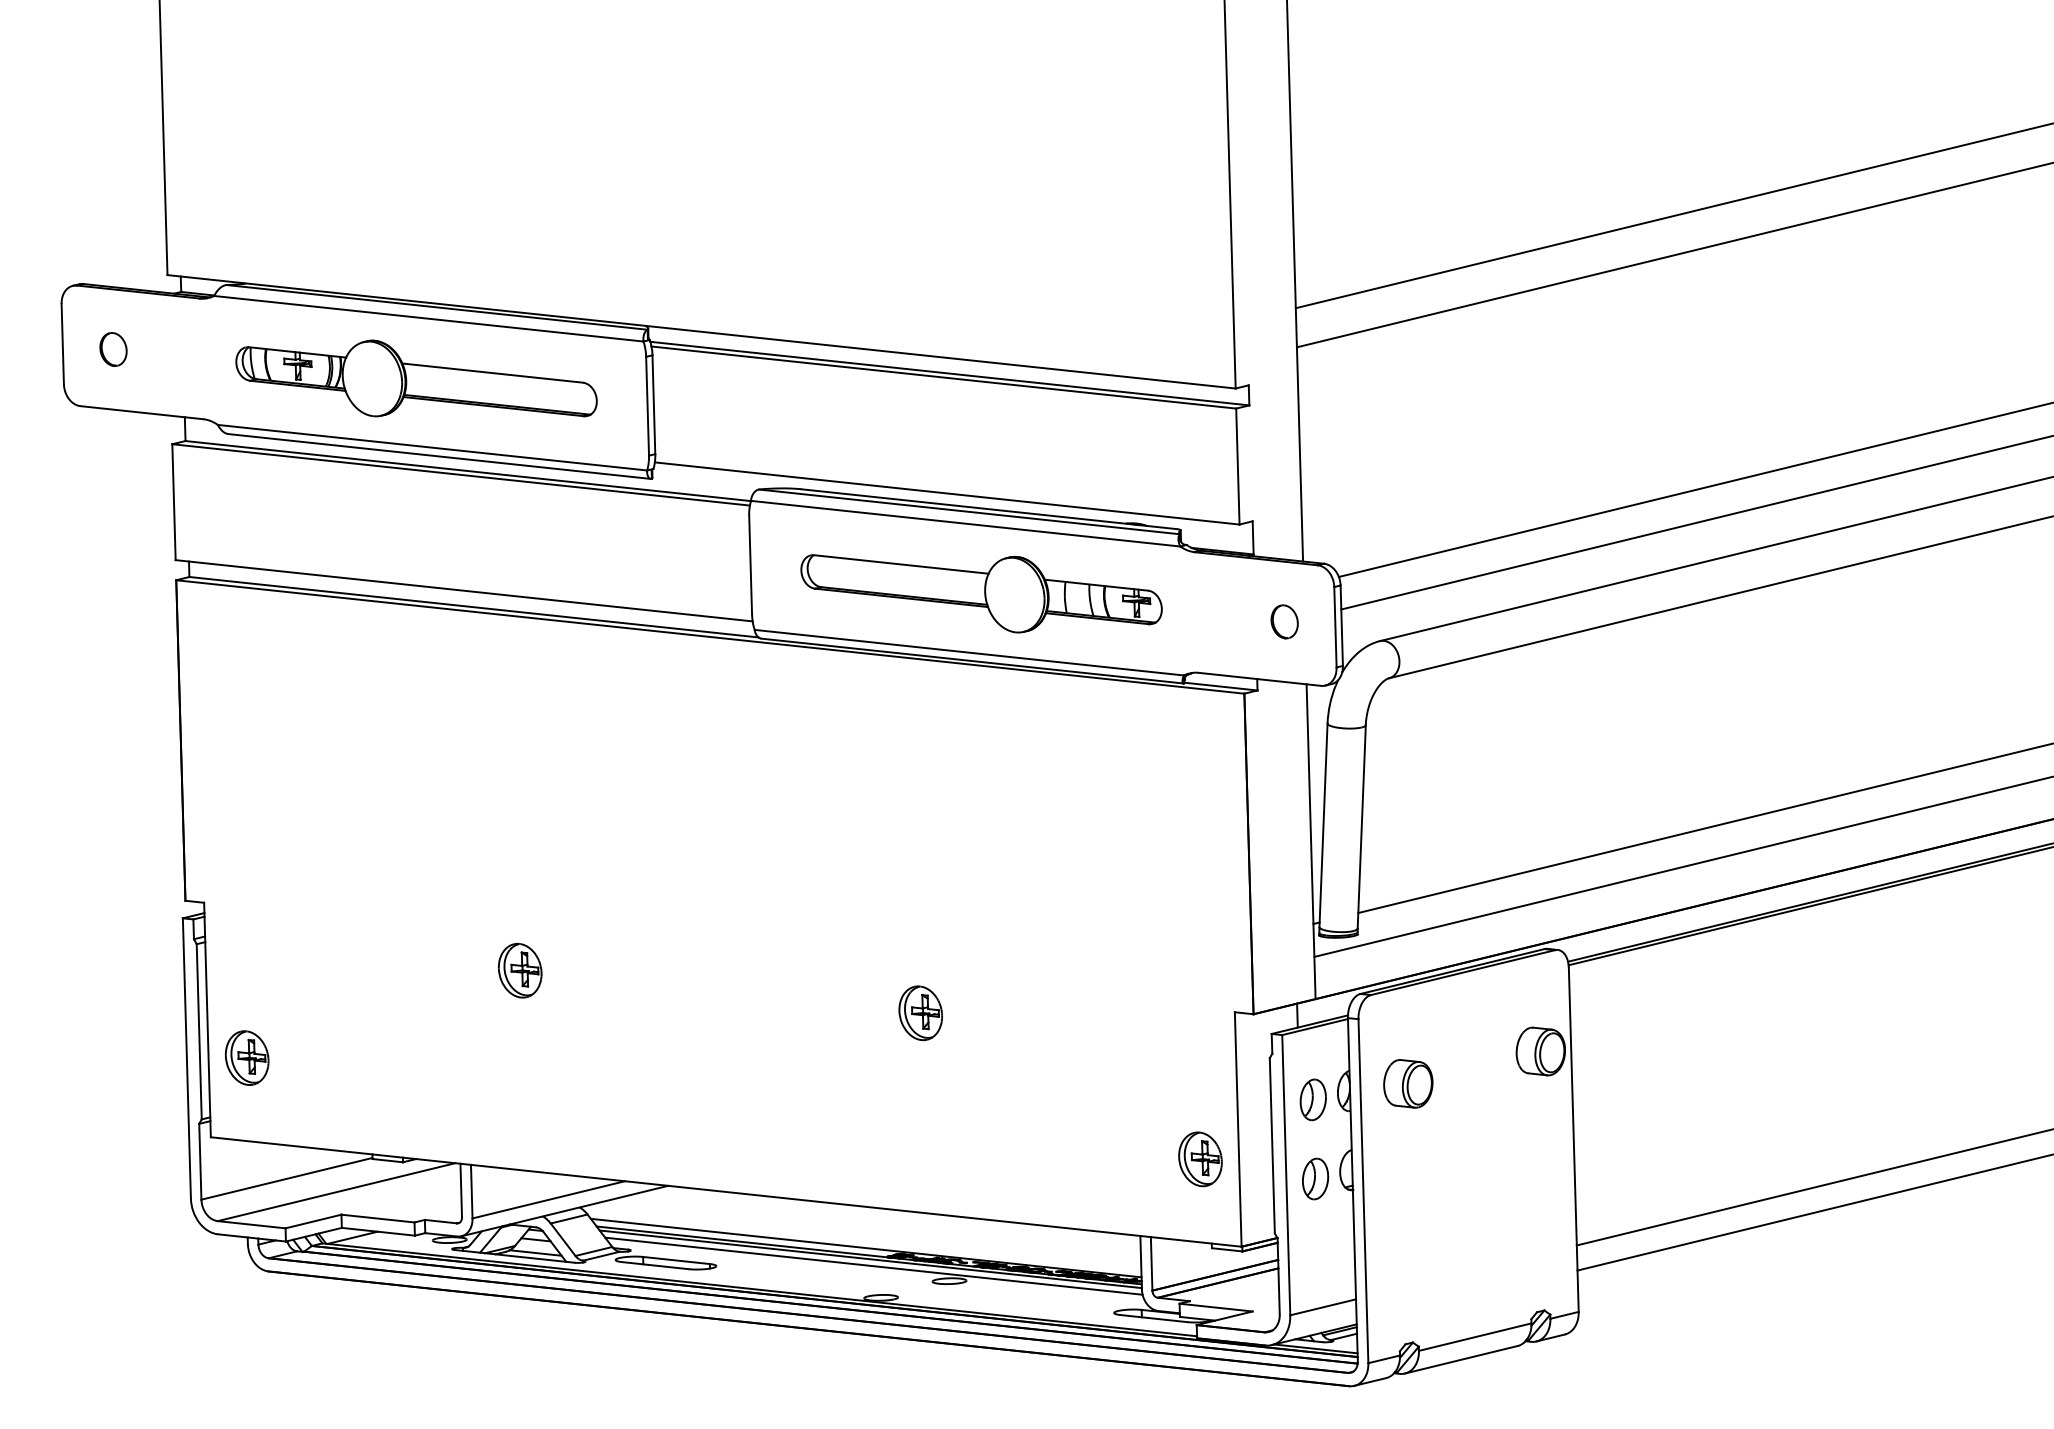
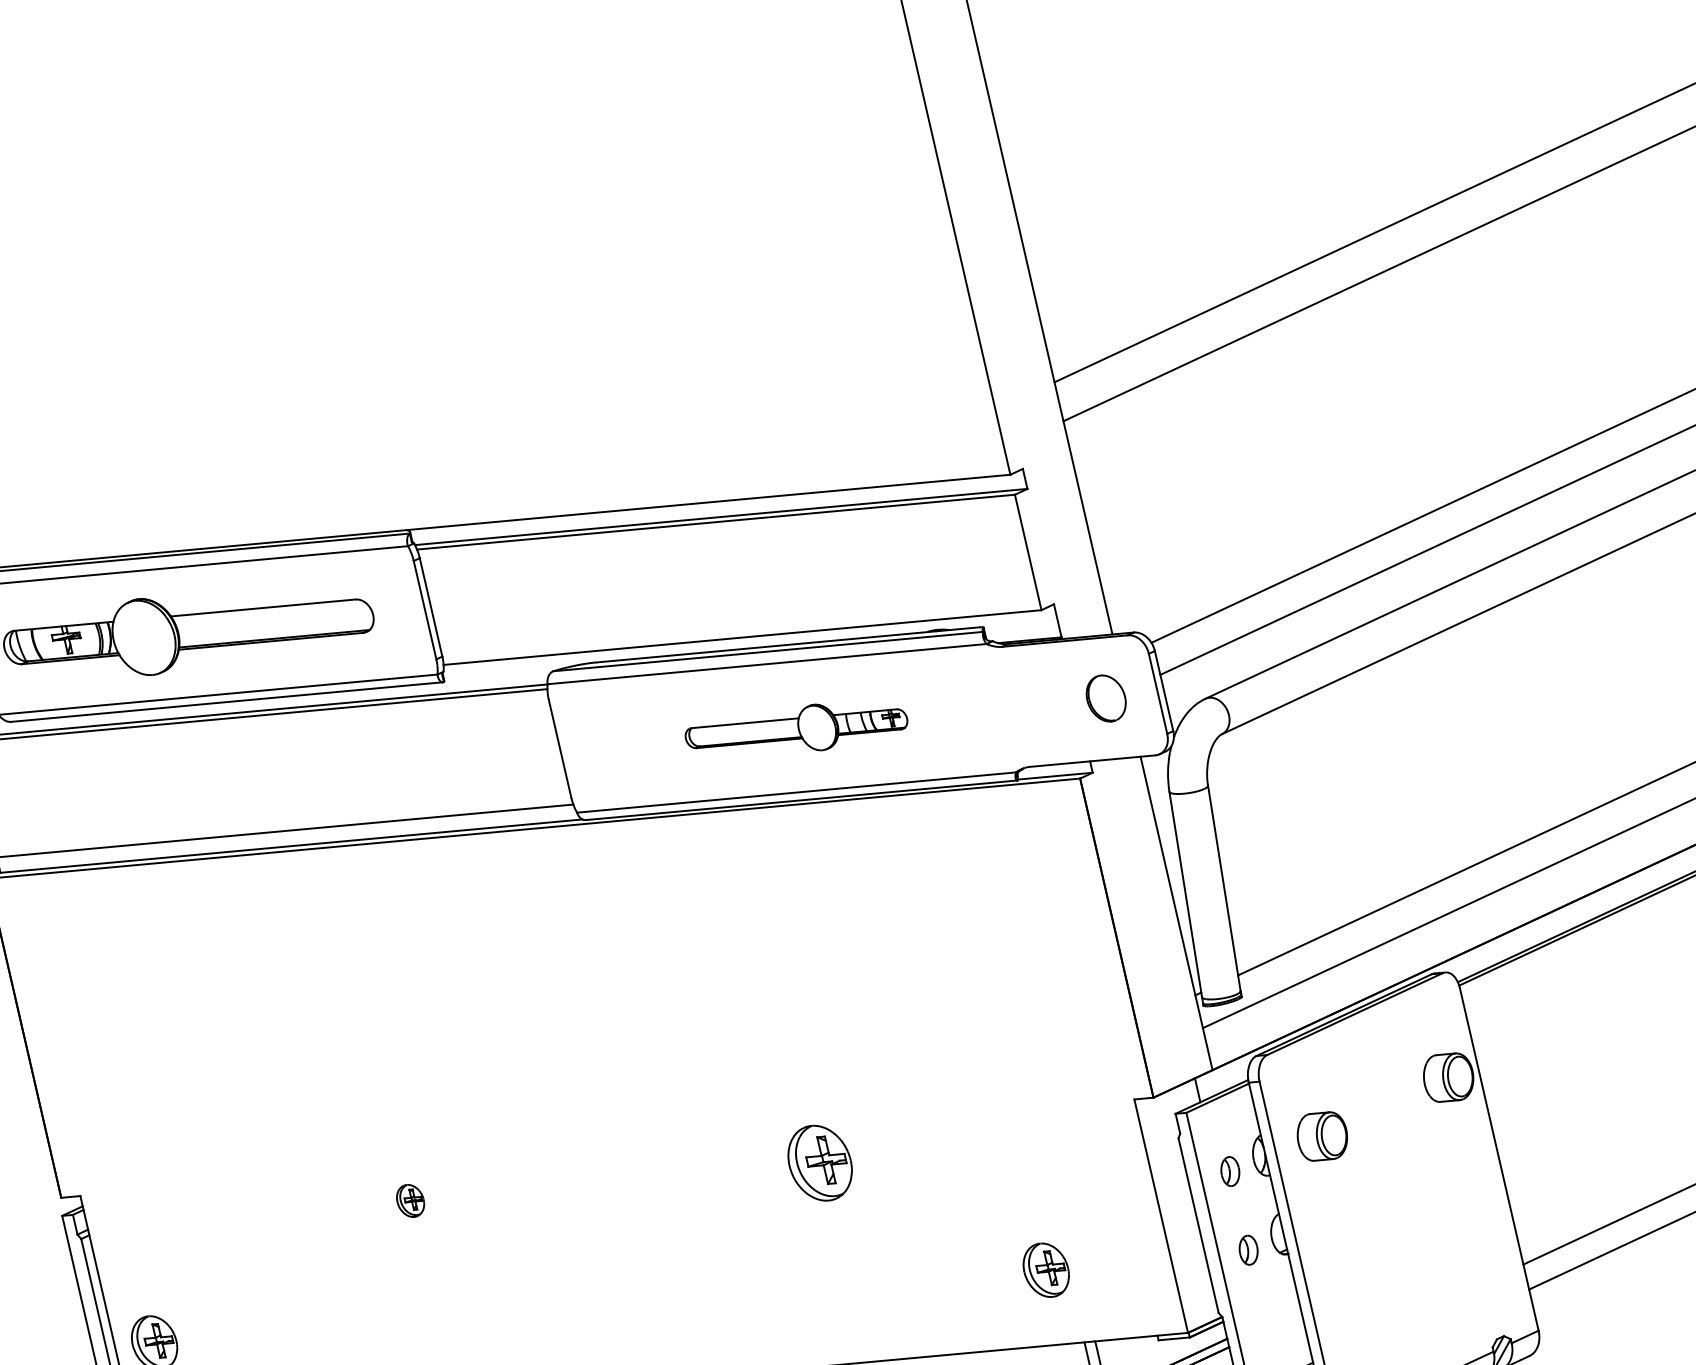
part: (981, 593) -> (796, 730), size x0.6
part: (1284, 621) -> (1105, 698), size x1.4
part: (520, 970) -> (410, 1200), size x0.6
part: (920, 1013) -> (819, 1163), size x1.4
part: (1312, 1099) -> (1229, 1171), size x0.7
part: (1200, 1159) -> (1046, 1270), moved
part: (1315, 1178) -> (1248, 1249), size x0.7

